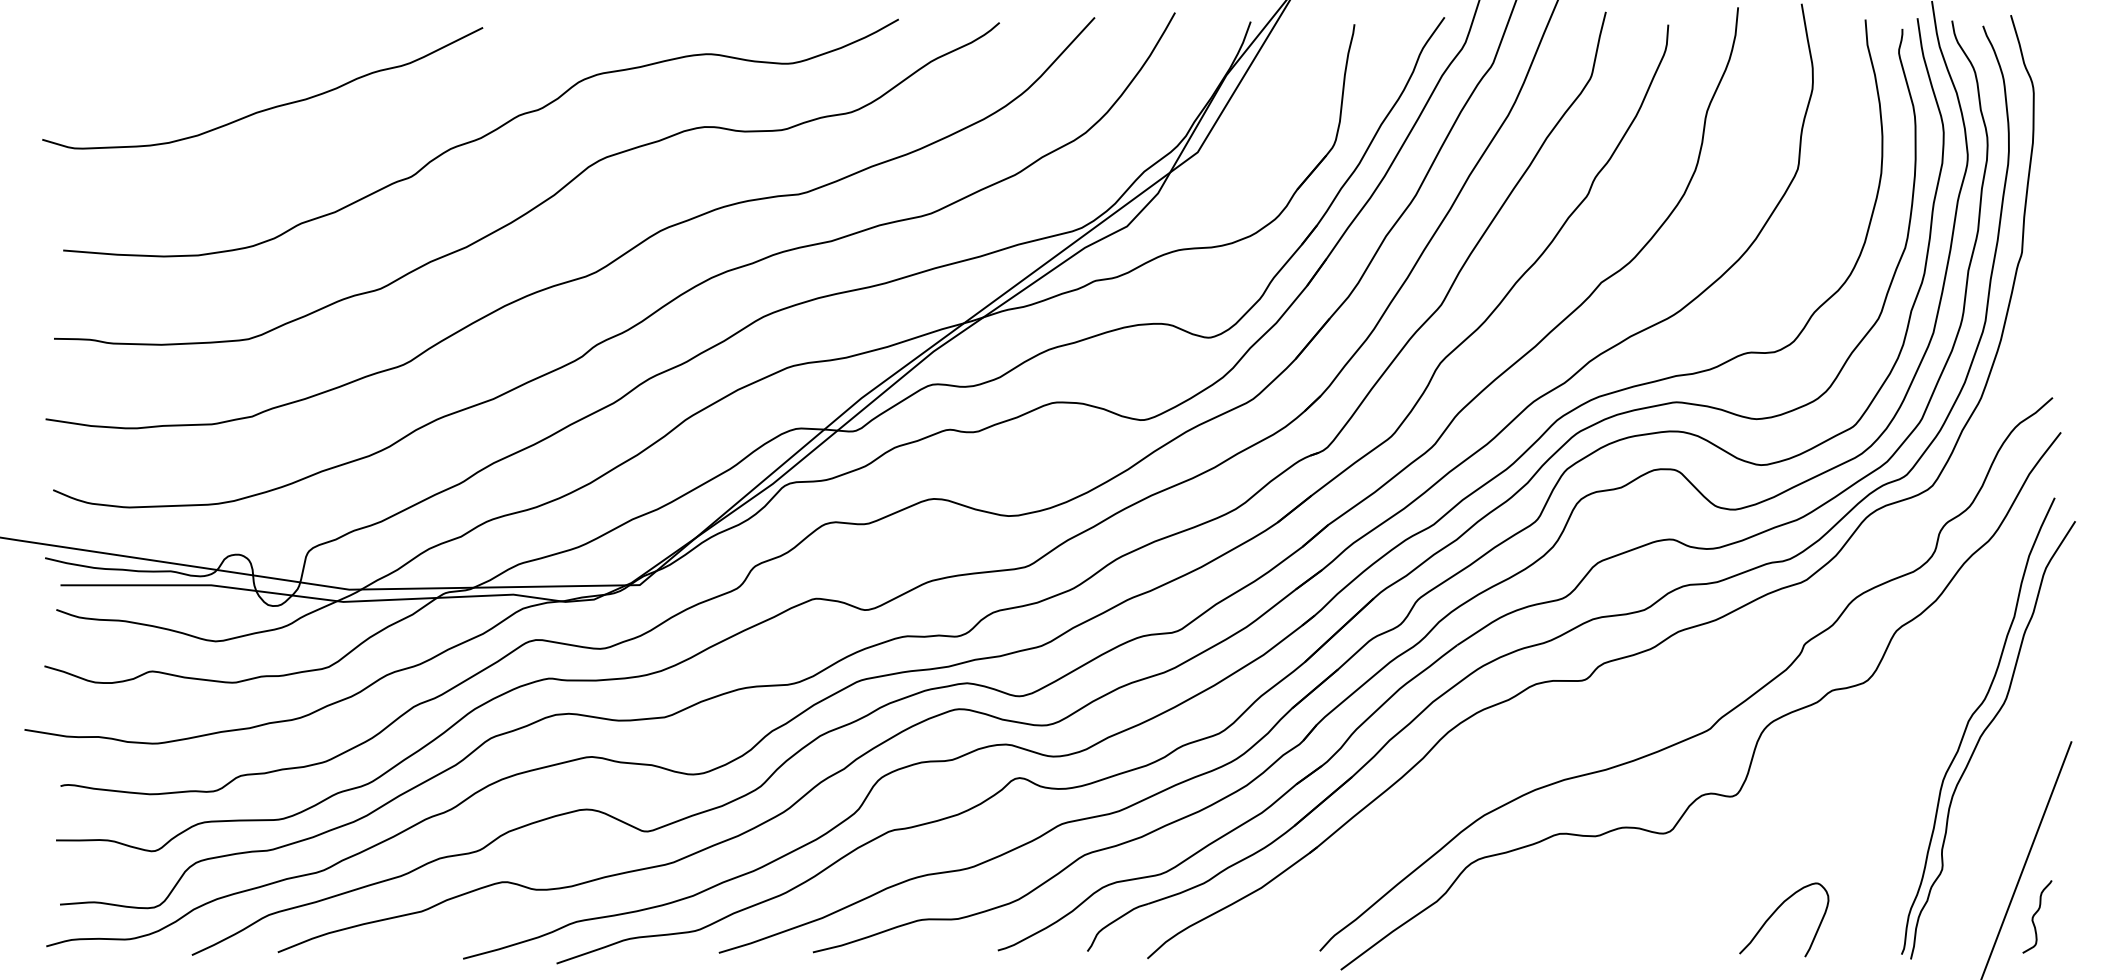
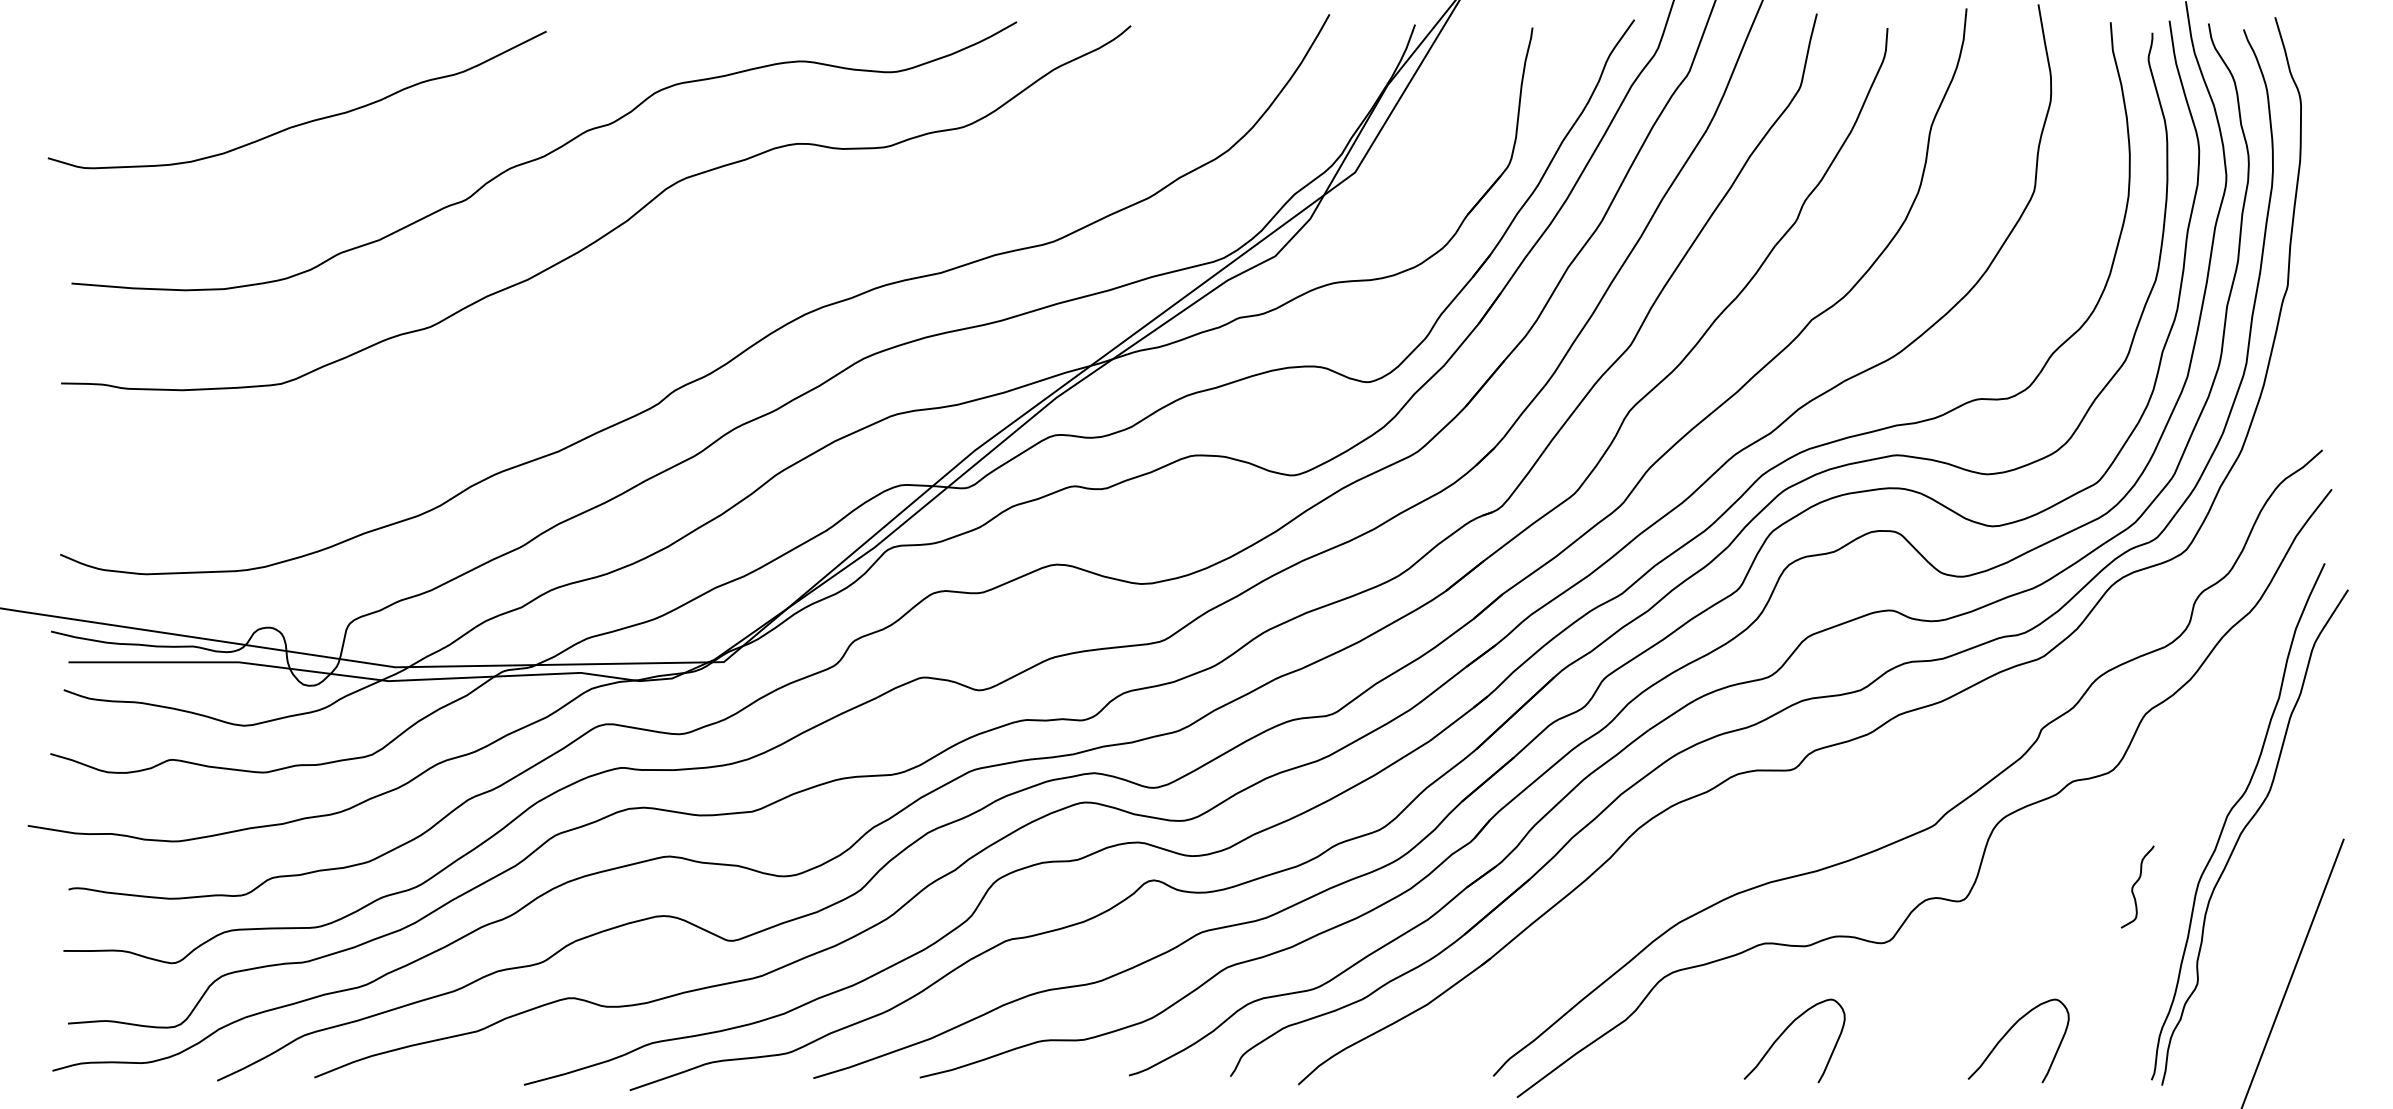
curve: (594, 271) -> (672, 307), removed
curve: (1578, 911) -> (1785, 1031), added
curve: (2035, 914) -> (2135, 884), moved

